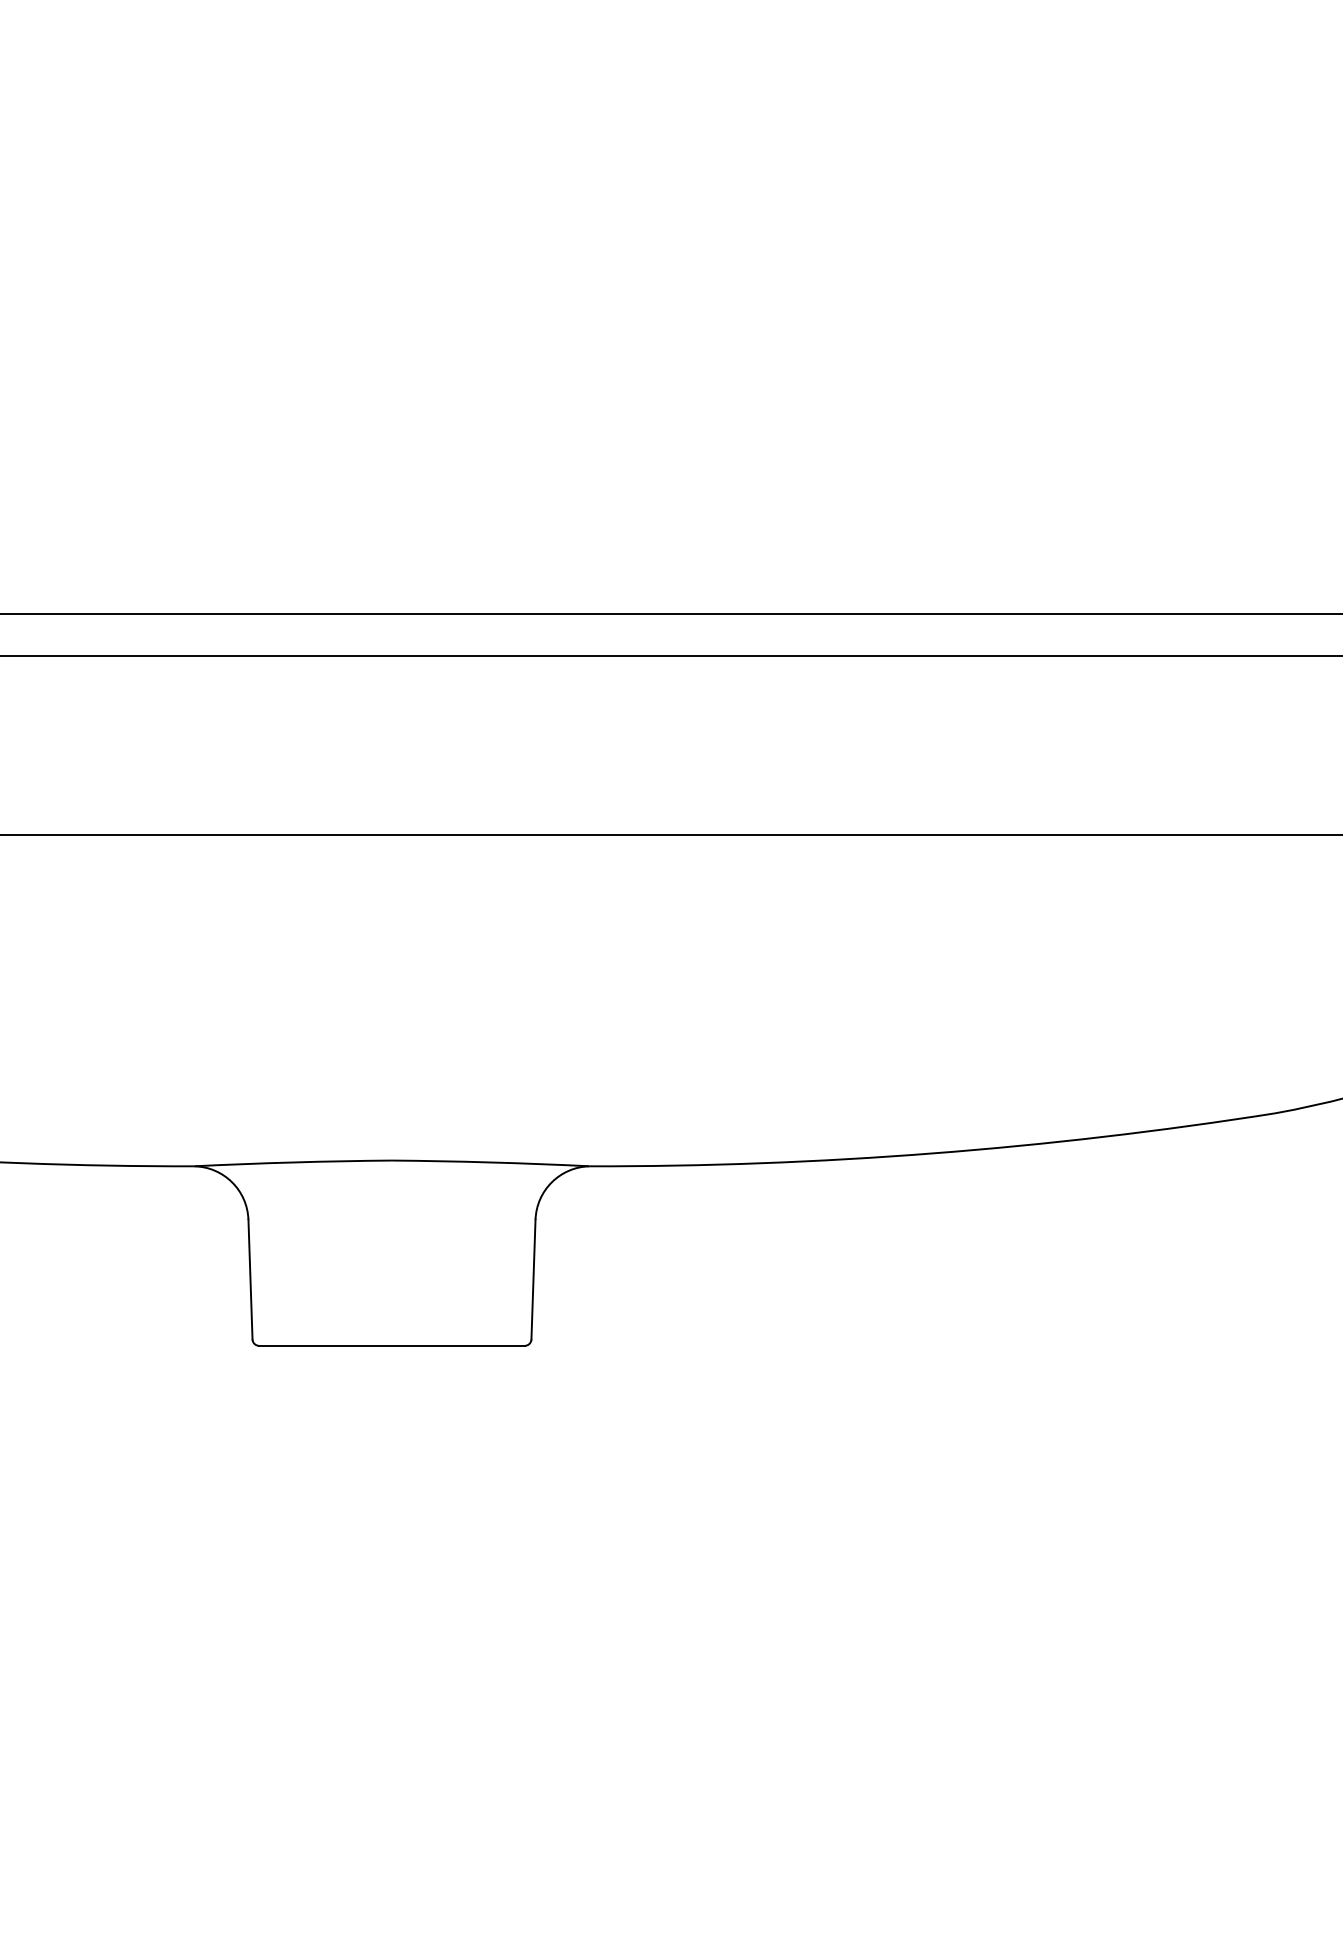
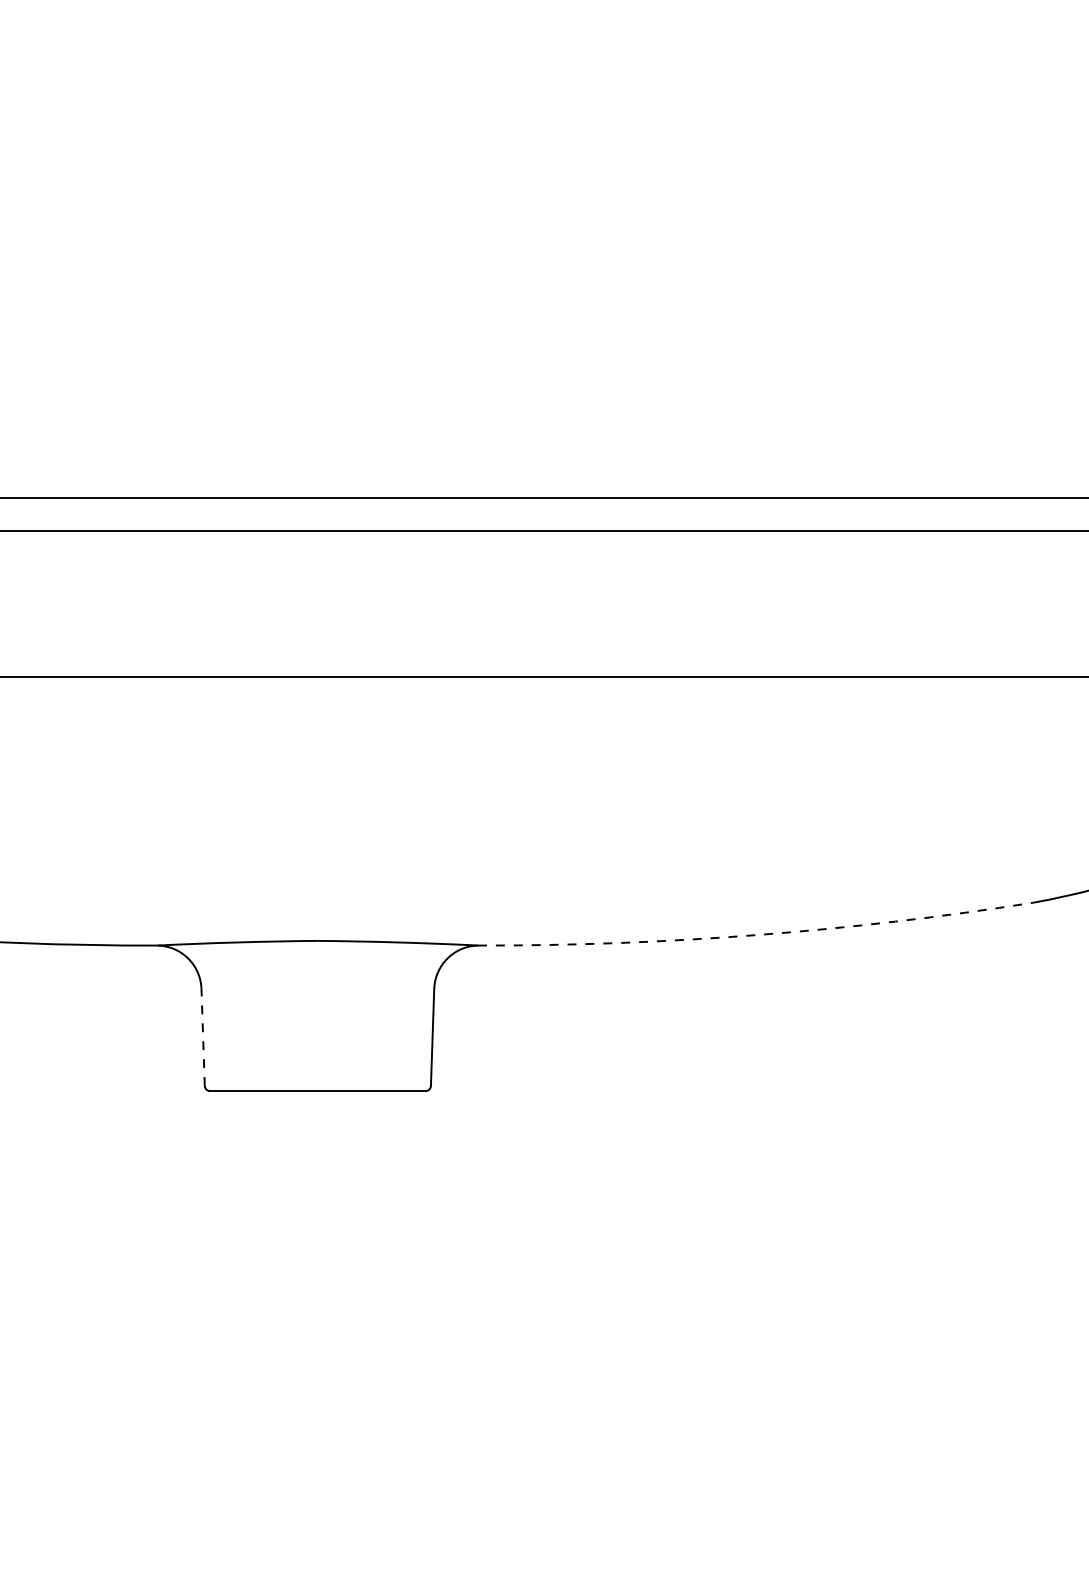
arc: (933, 1153) -> (756, 935), solid -> dashed
line: (250, 1279) -> (203, 1037), solid -> dashed

